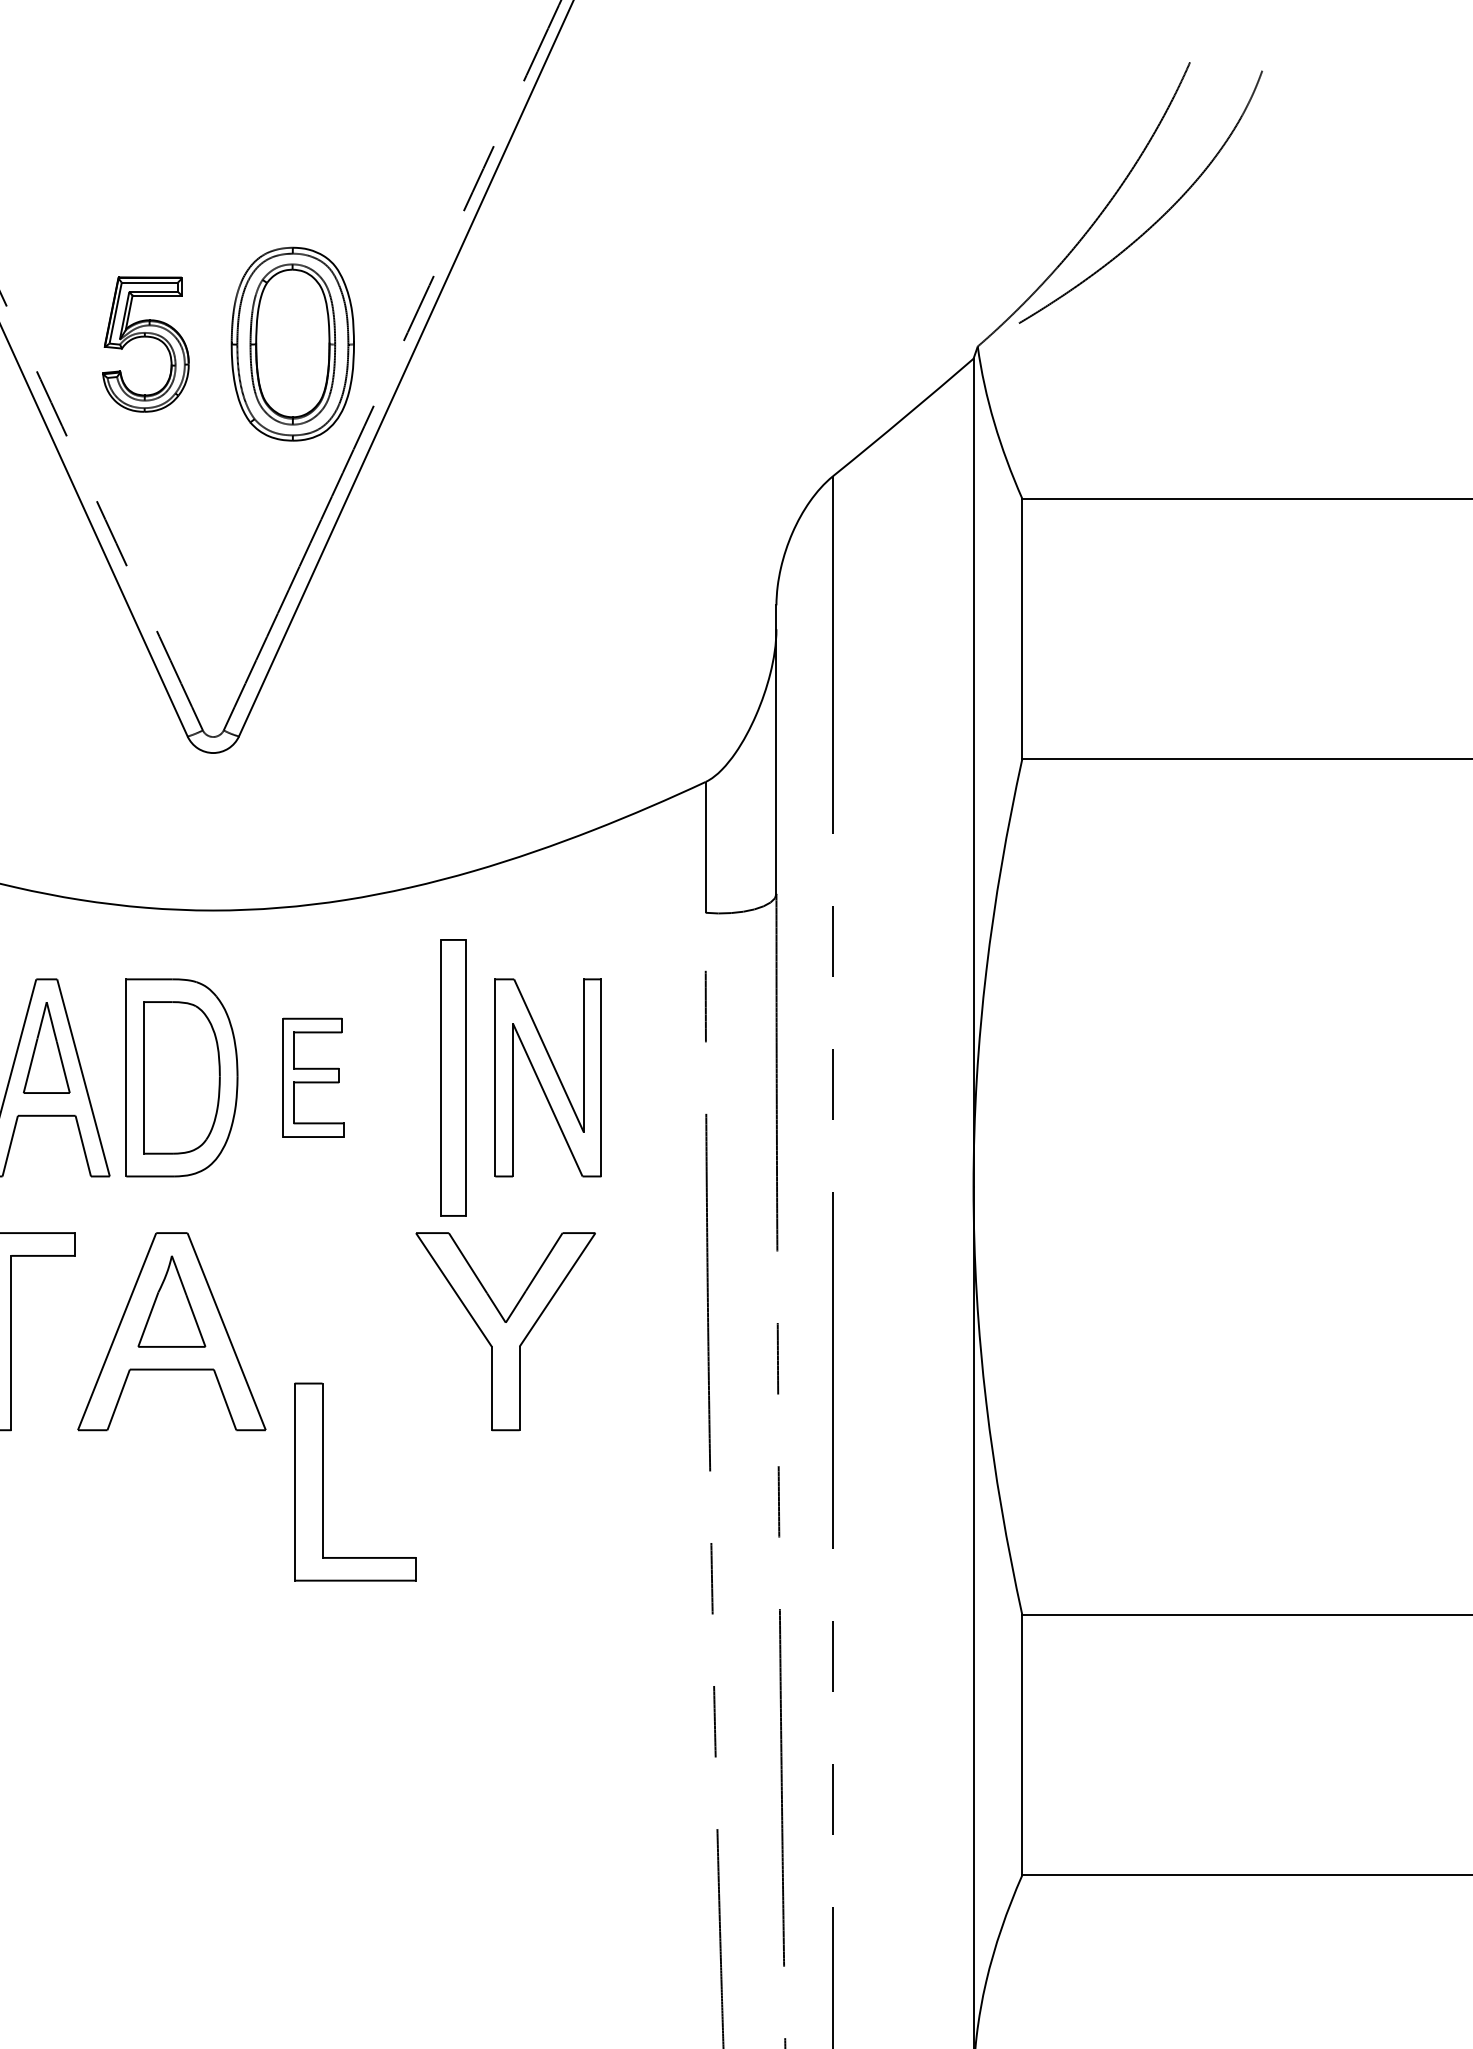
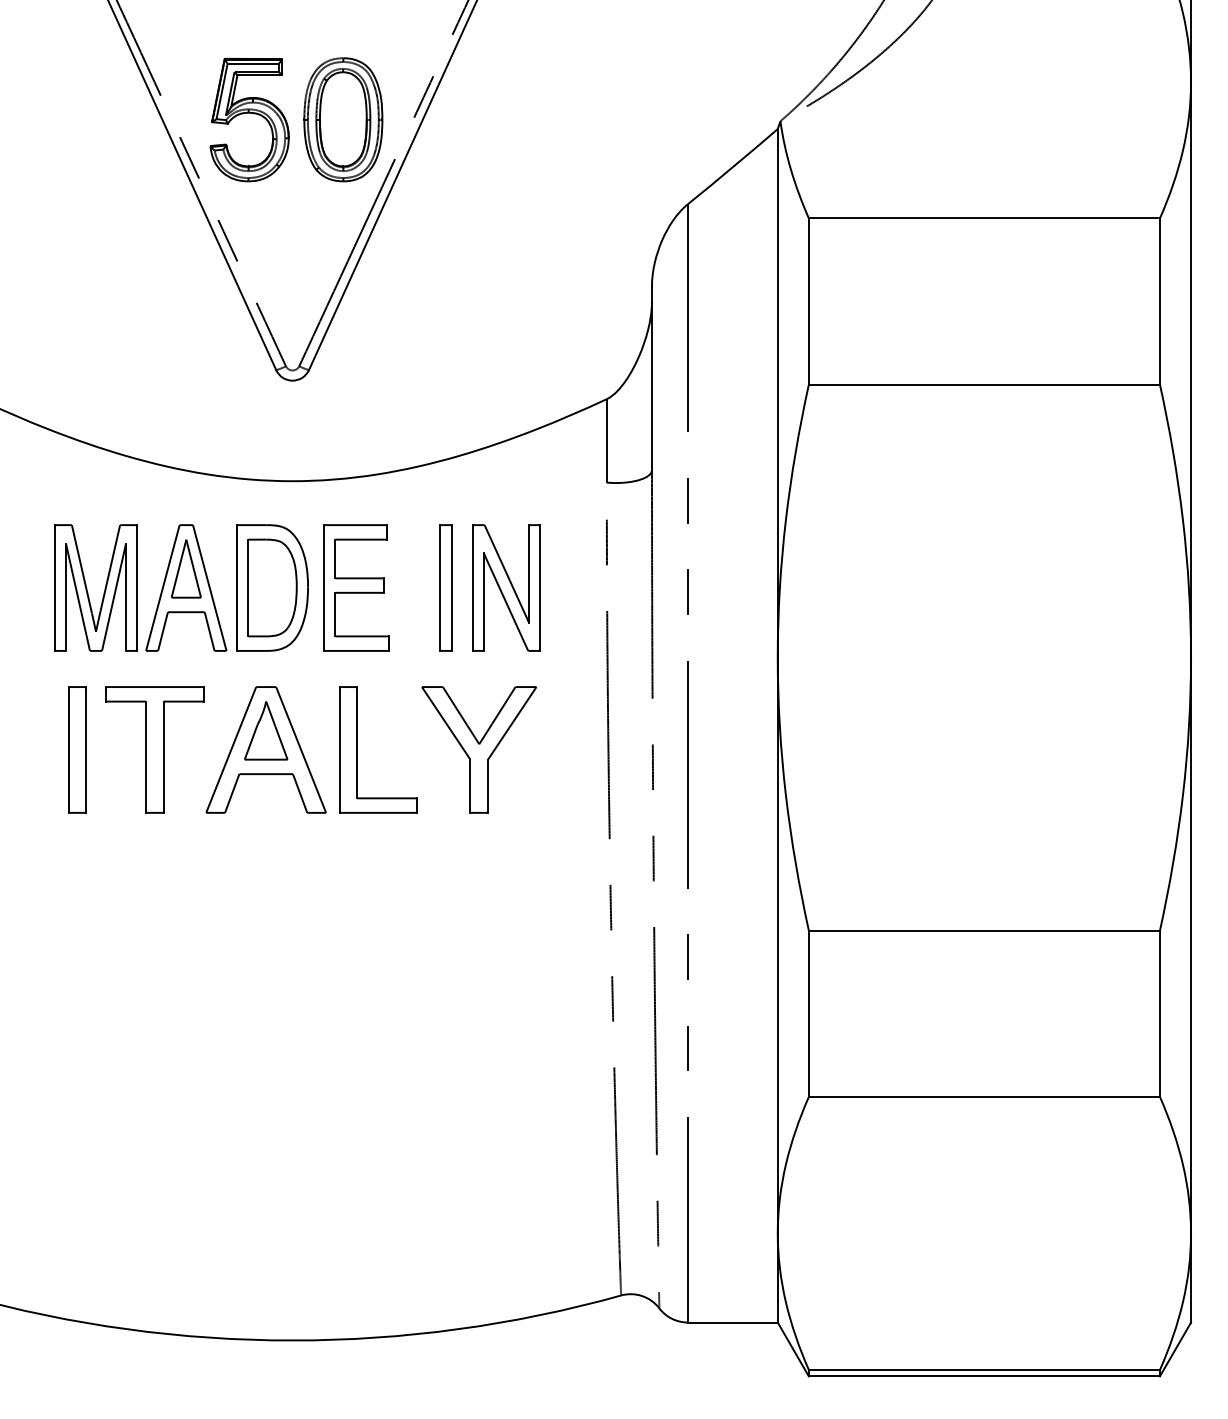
part: (145, 343) -> (249, 119), size x1.43
part: (313, 1077) -> (356, 587), size x1.67
part: (452, 1077) -> (445, 587), size x0.71
part: (322, 1481) -> (357, 749), moved

